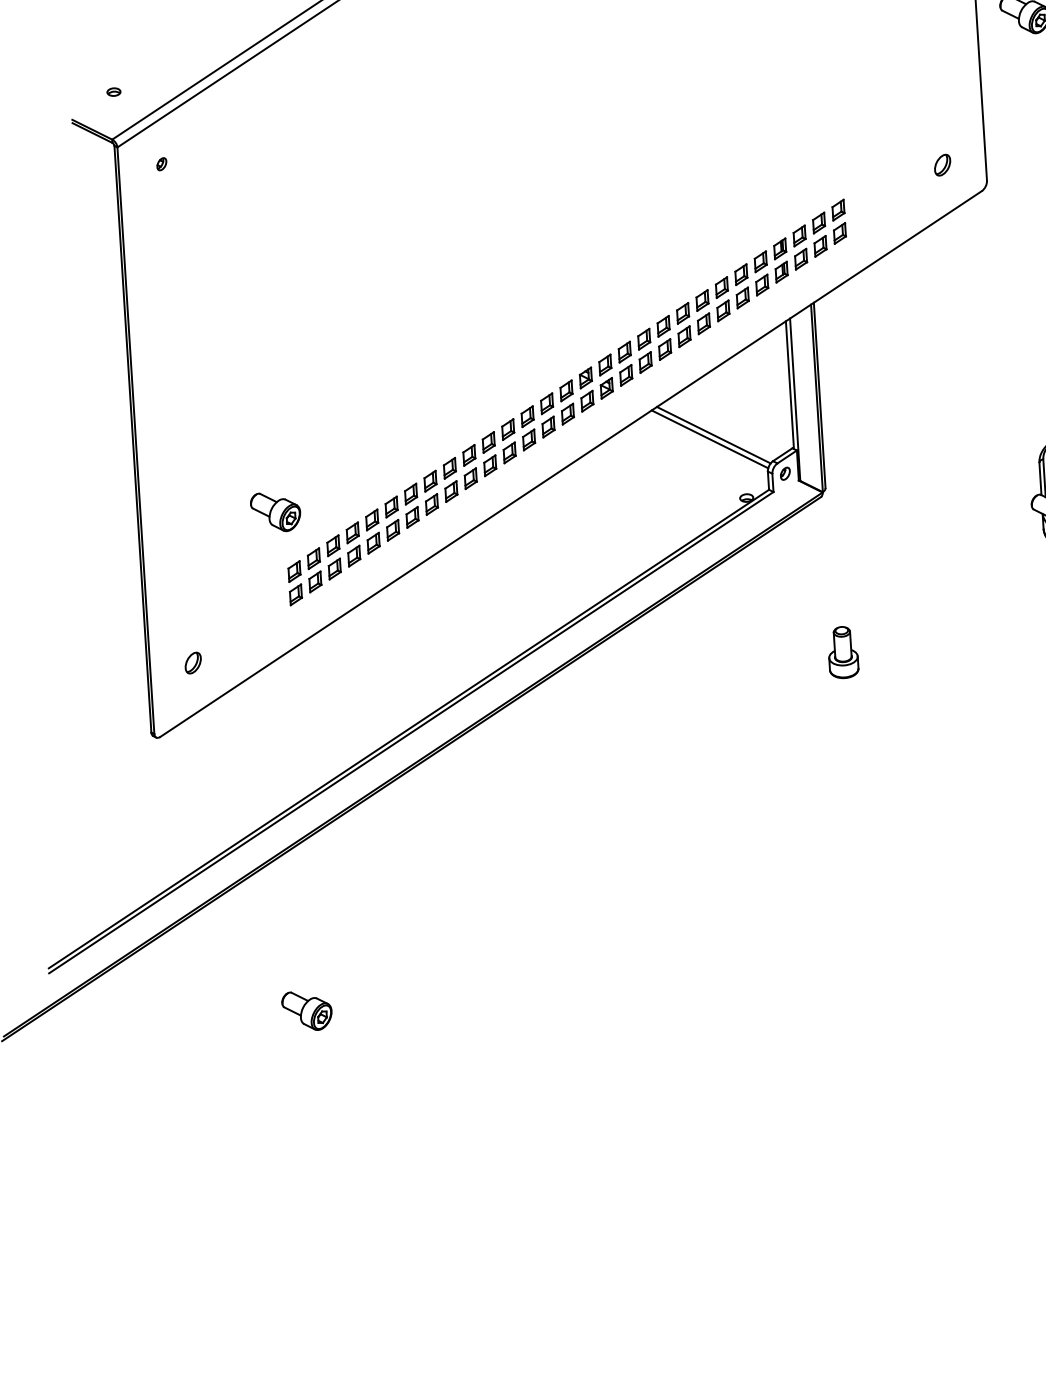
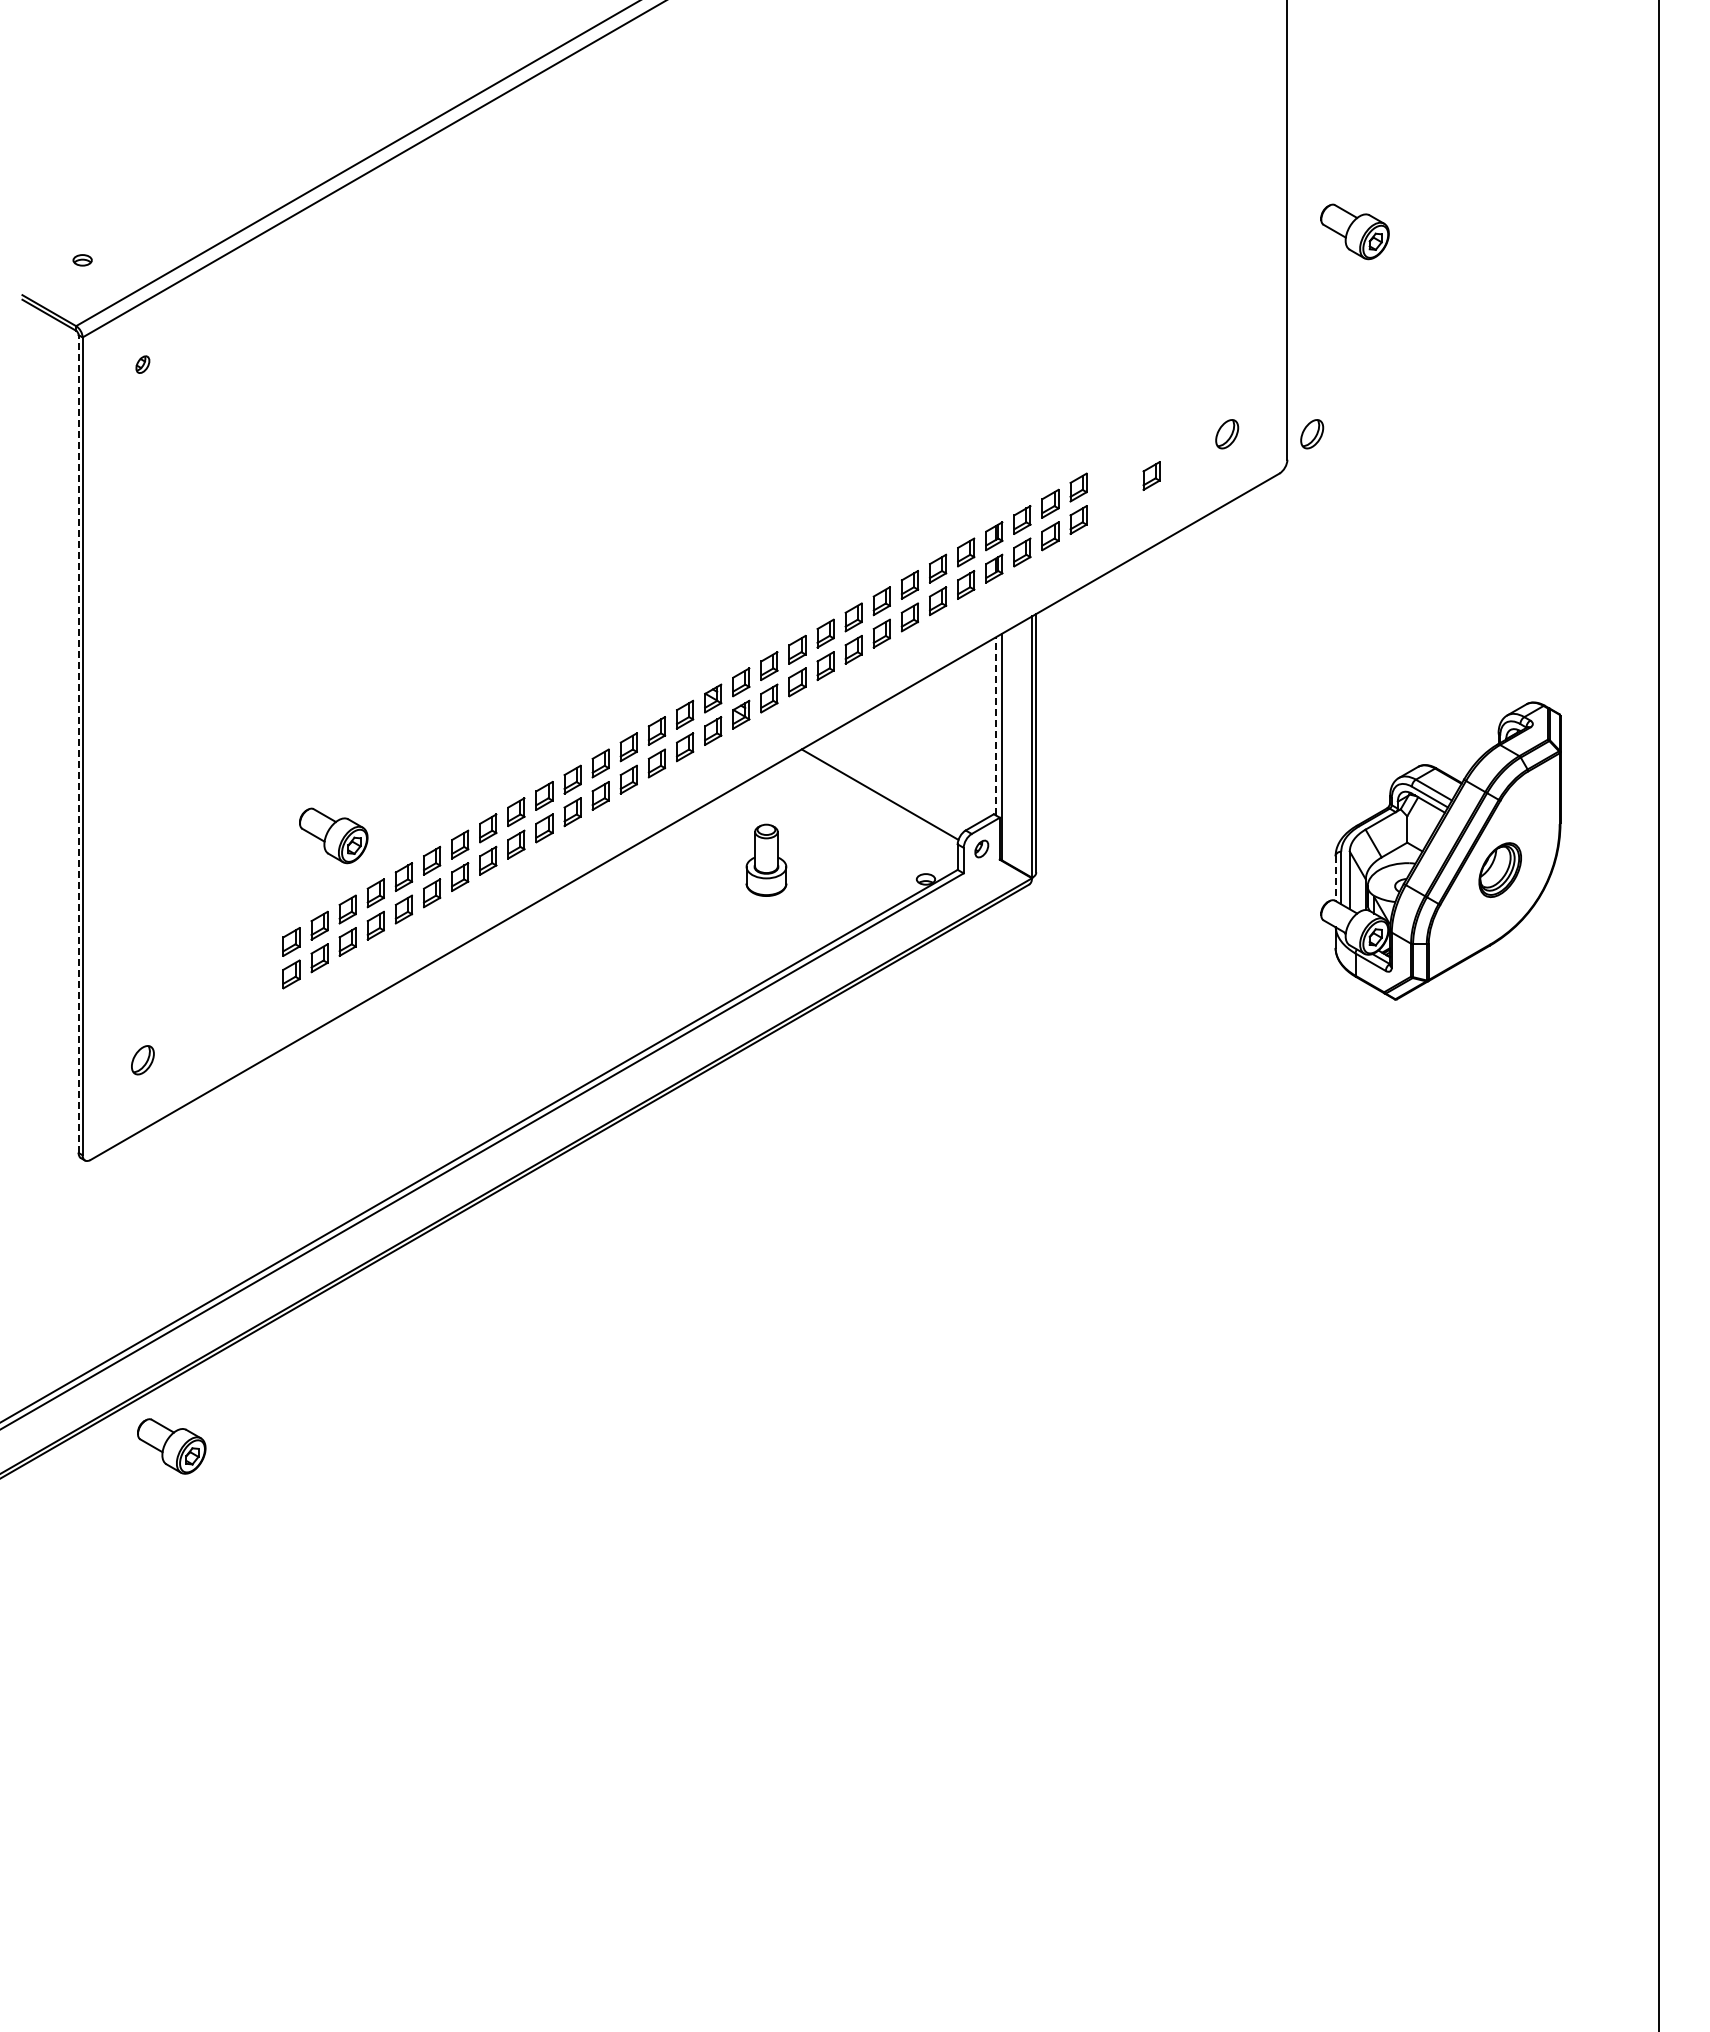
part: (1003, 161) -> (1312, 434), added
part: (890, 198) -> (1151, 475), added
line: (789, 384) -> (995, 725), solid -> dashed
line: (713, 435) -> (885, 789), removed
line: (132, 439) -> (78, 744), solid -> dashed
line: (1040, 479) -> (1335, 879), solid -> dashed
part: (275, 511) -> (333, 835), moved
part: (843, 651) -> (766, 859), moved
part: (307, 1011) -> (171, 1446), moved

